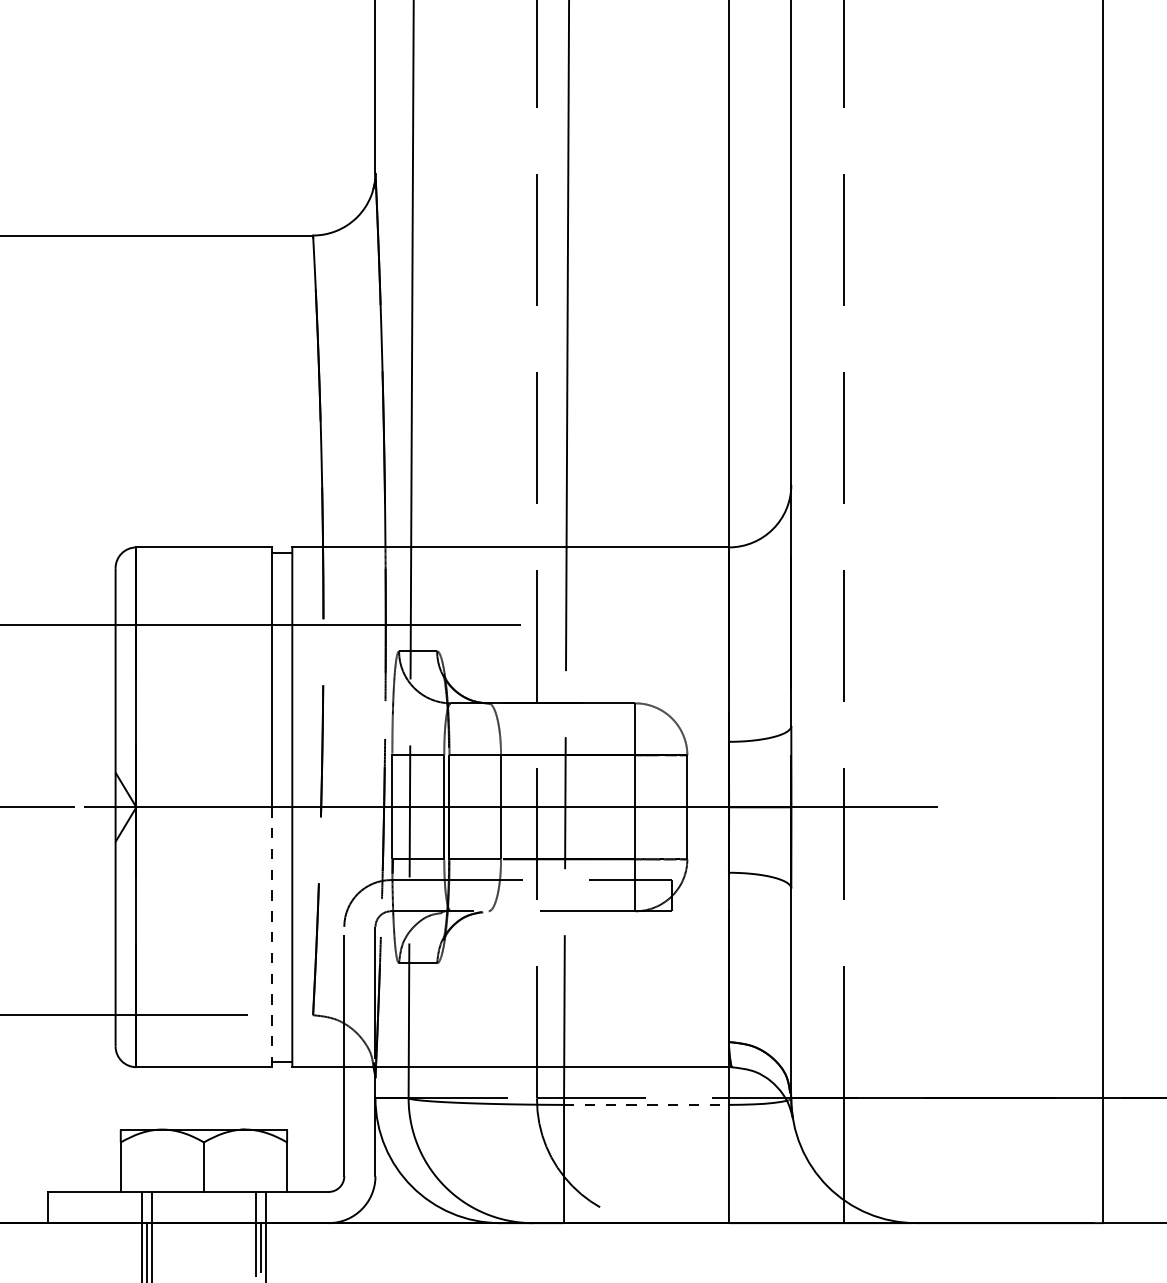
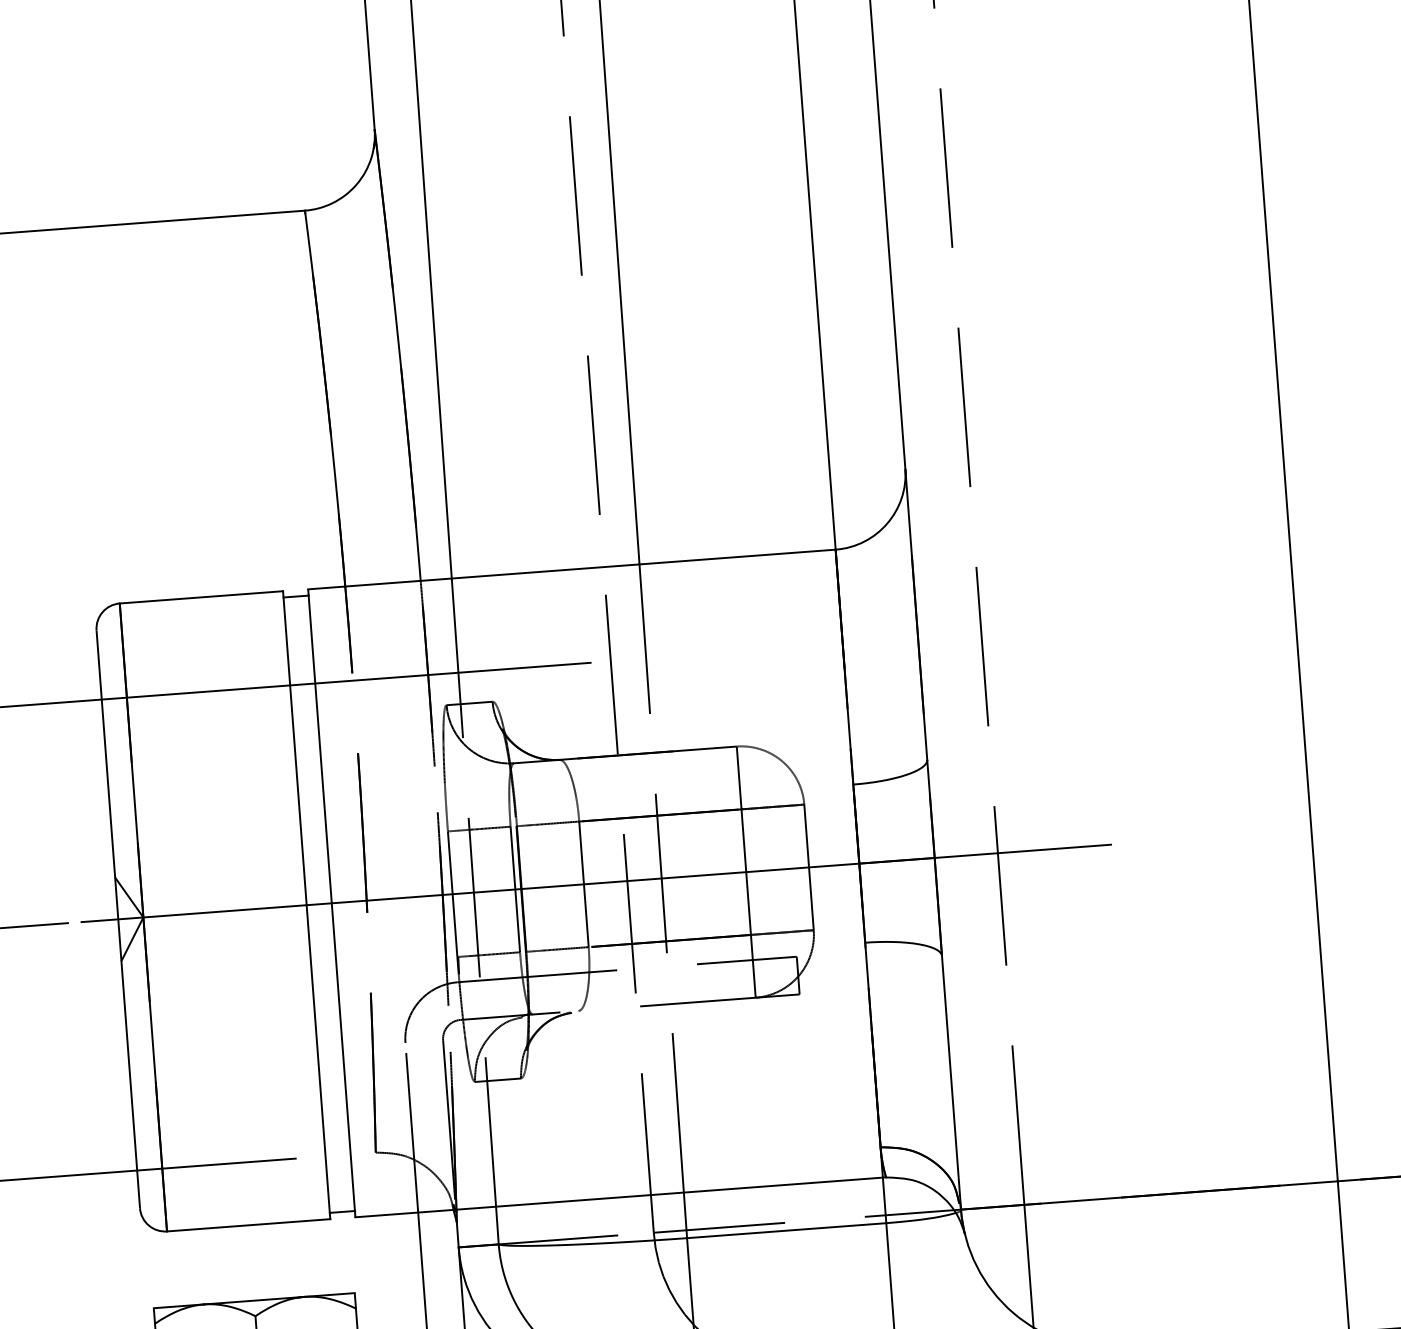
line: (271, 937) -> (318, 1062), dashed -> solid
line: (646, 1104) -> (786, 1230), dashed -> solid

